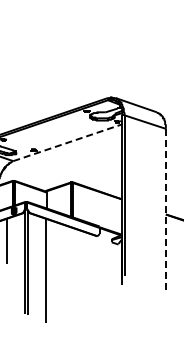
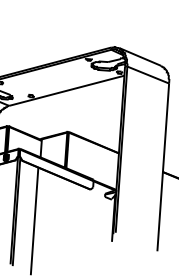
line: (67, 142) -> (66, 90), dashed -> solid
line: (165, 210) -> (162, 167), dashed -> solid

